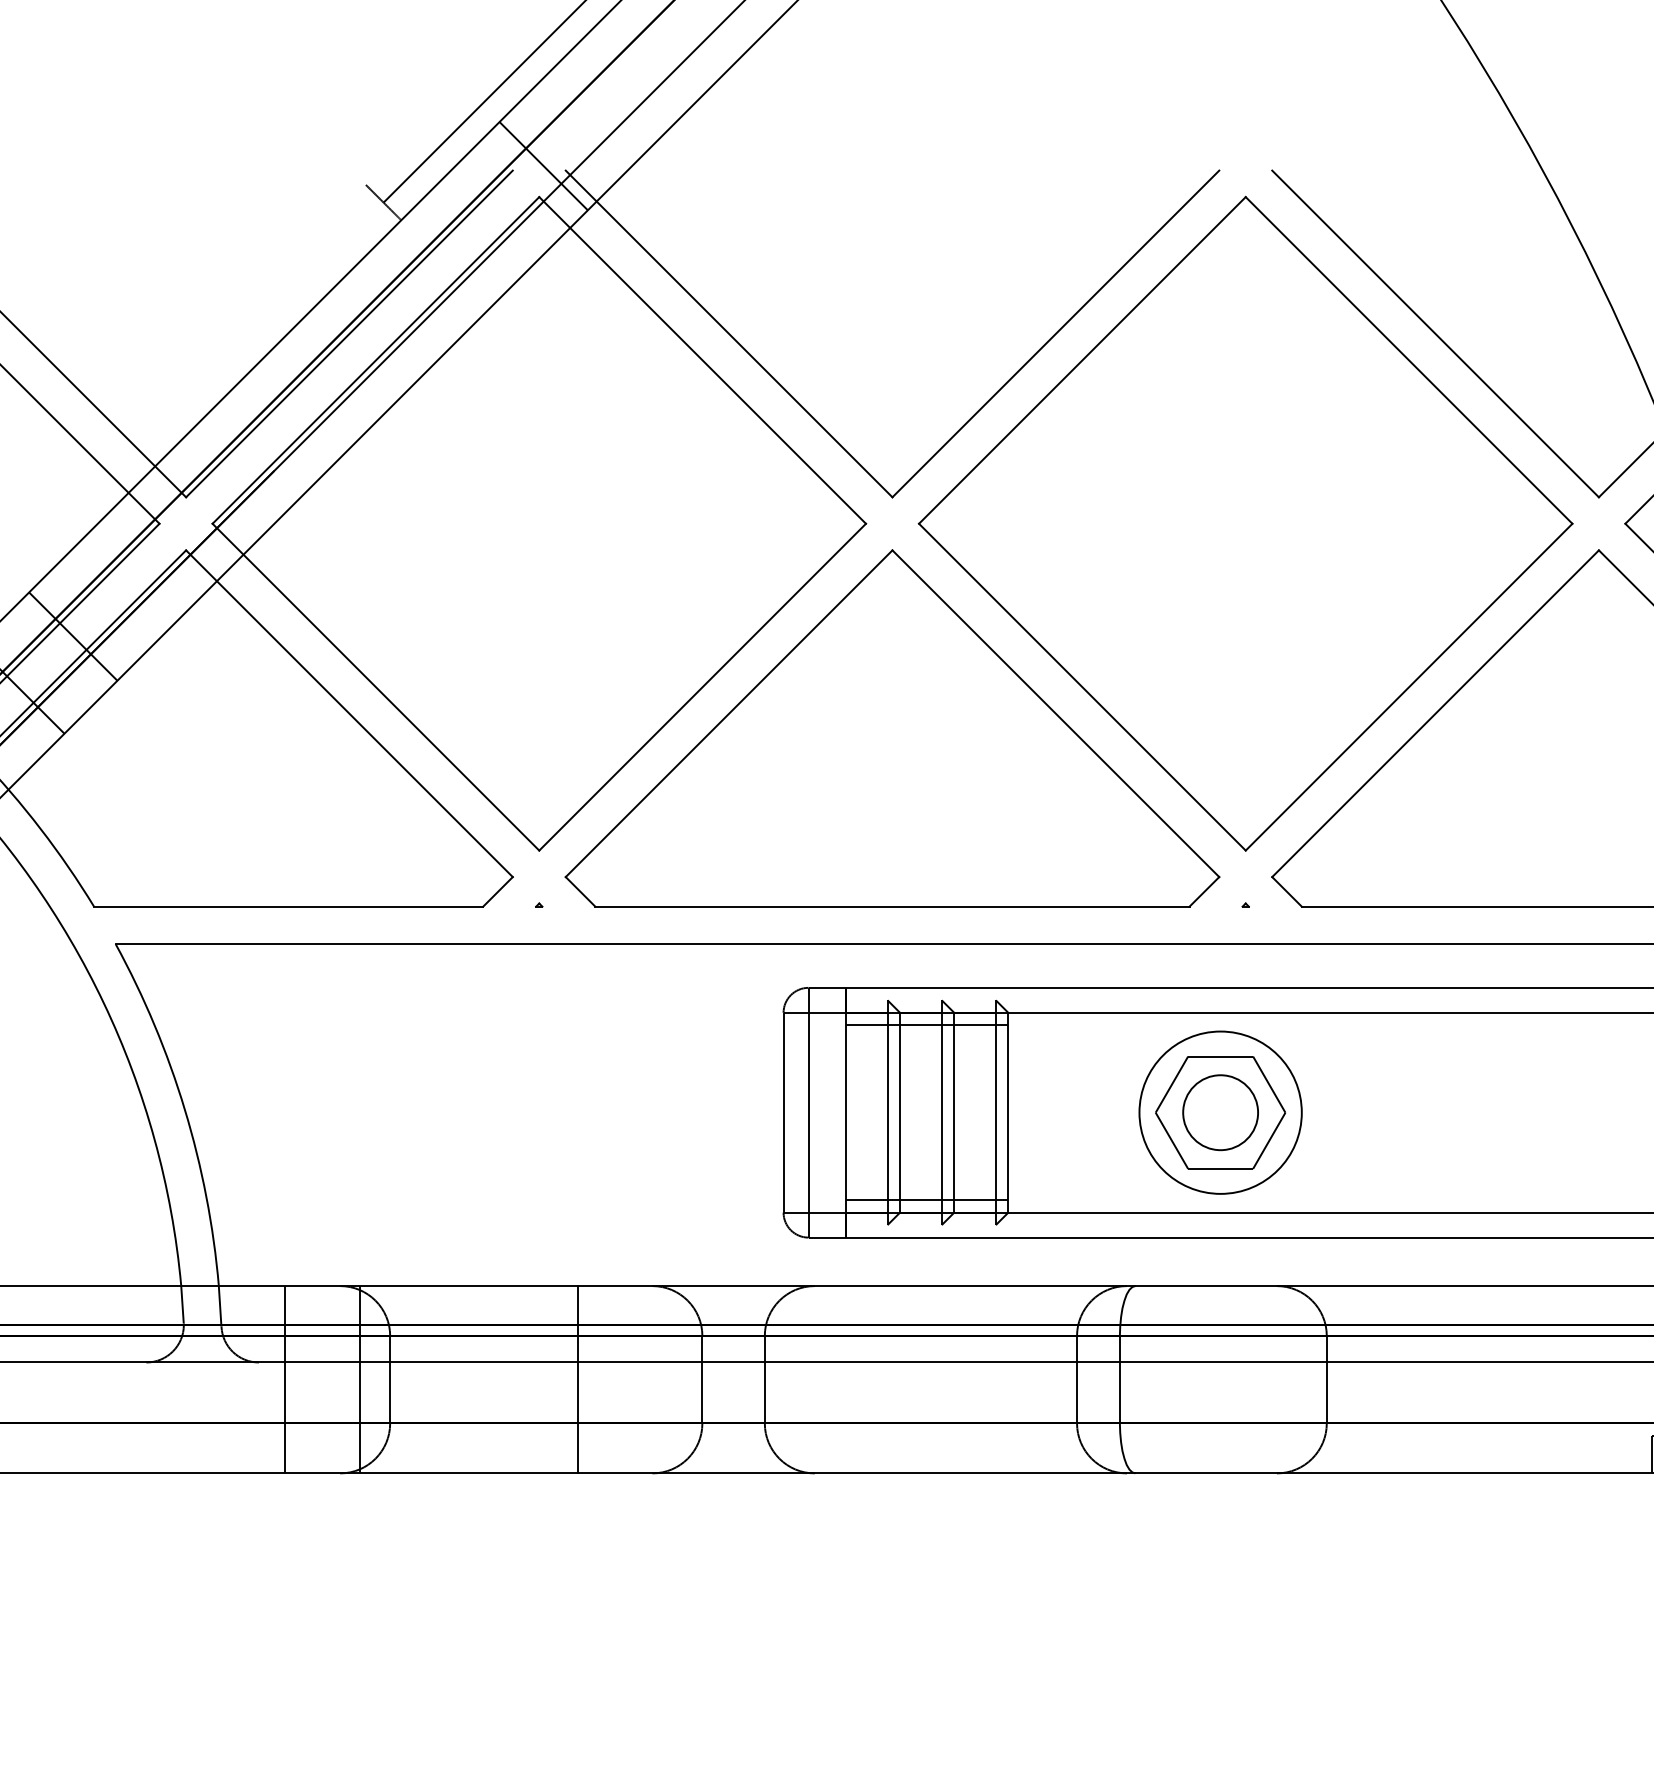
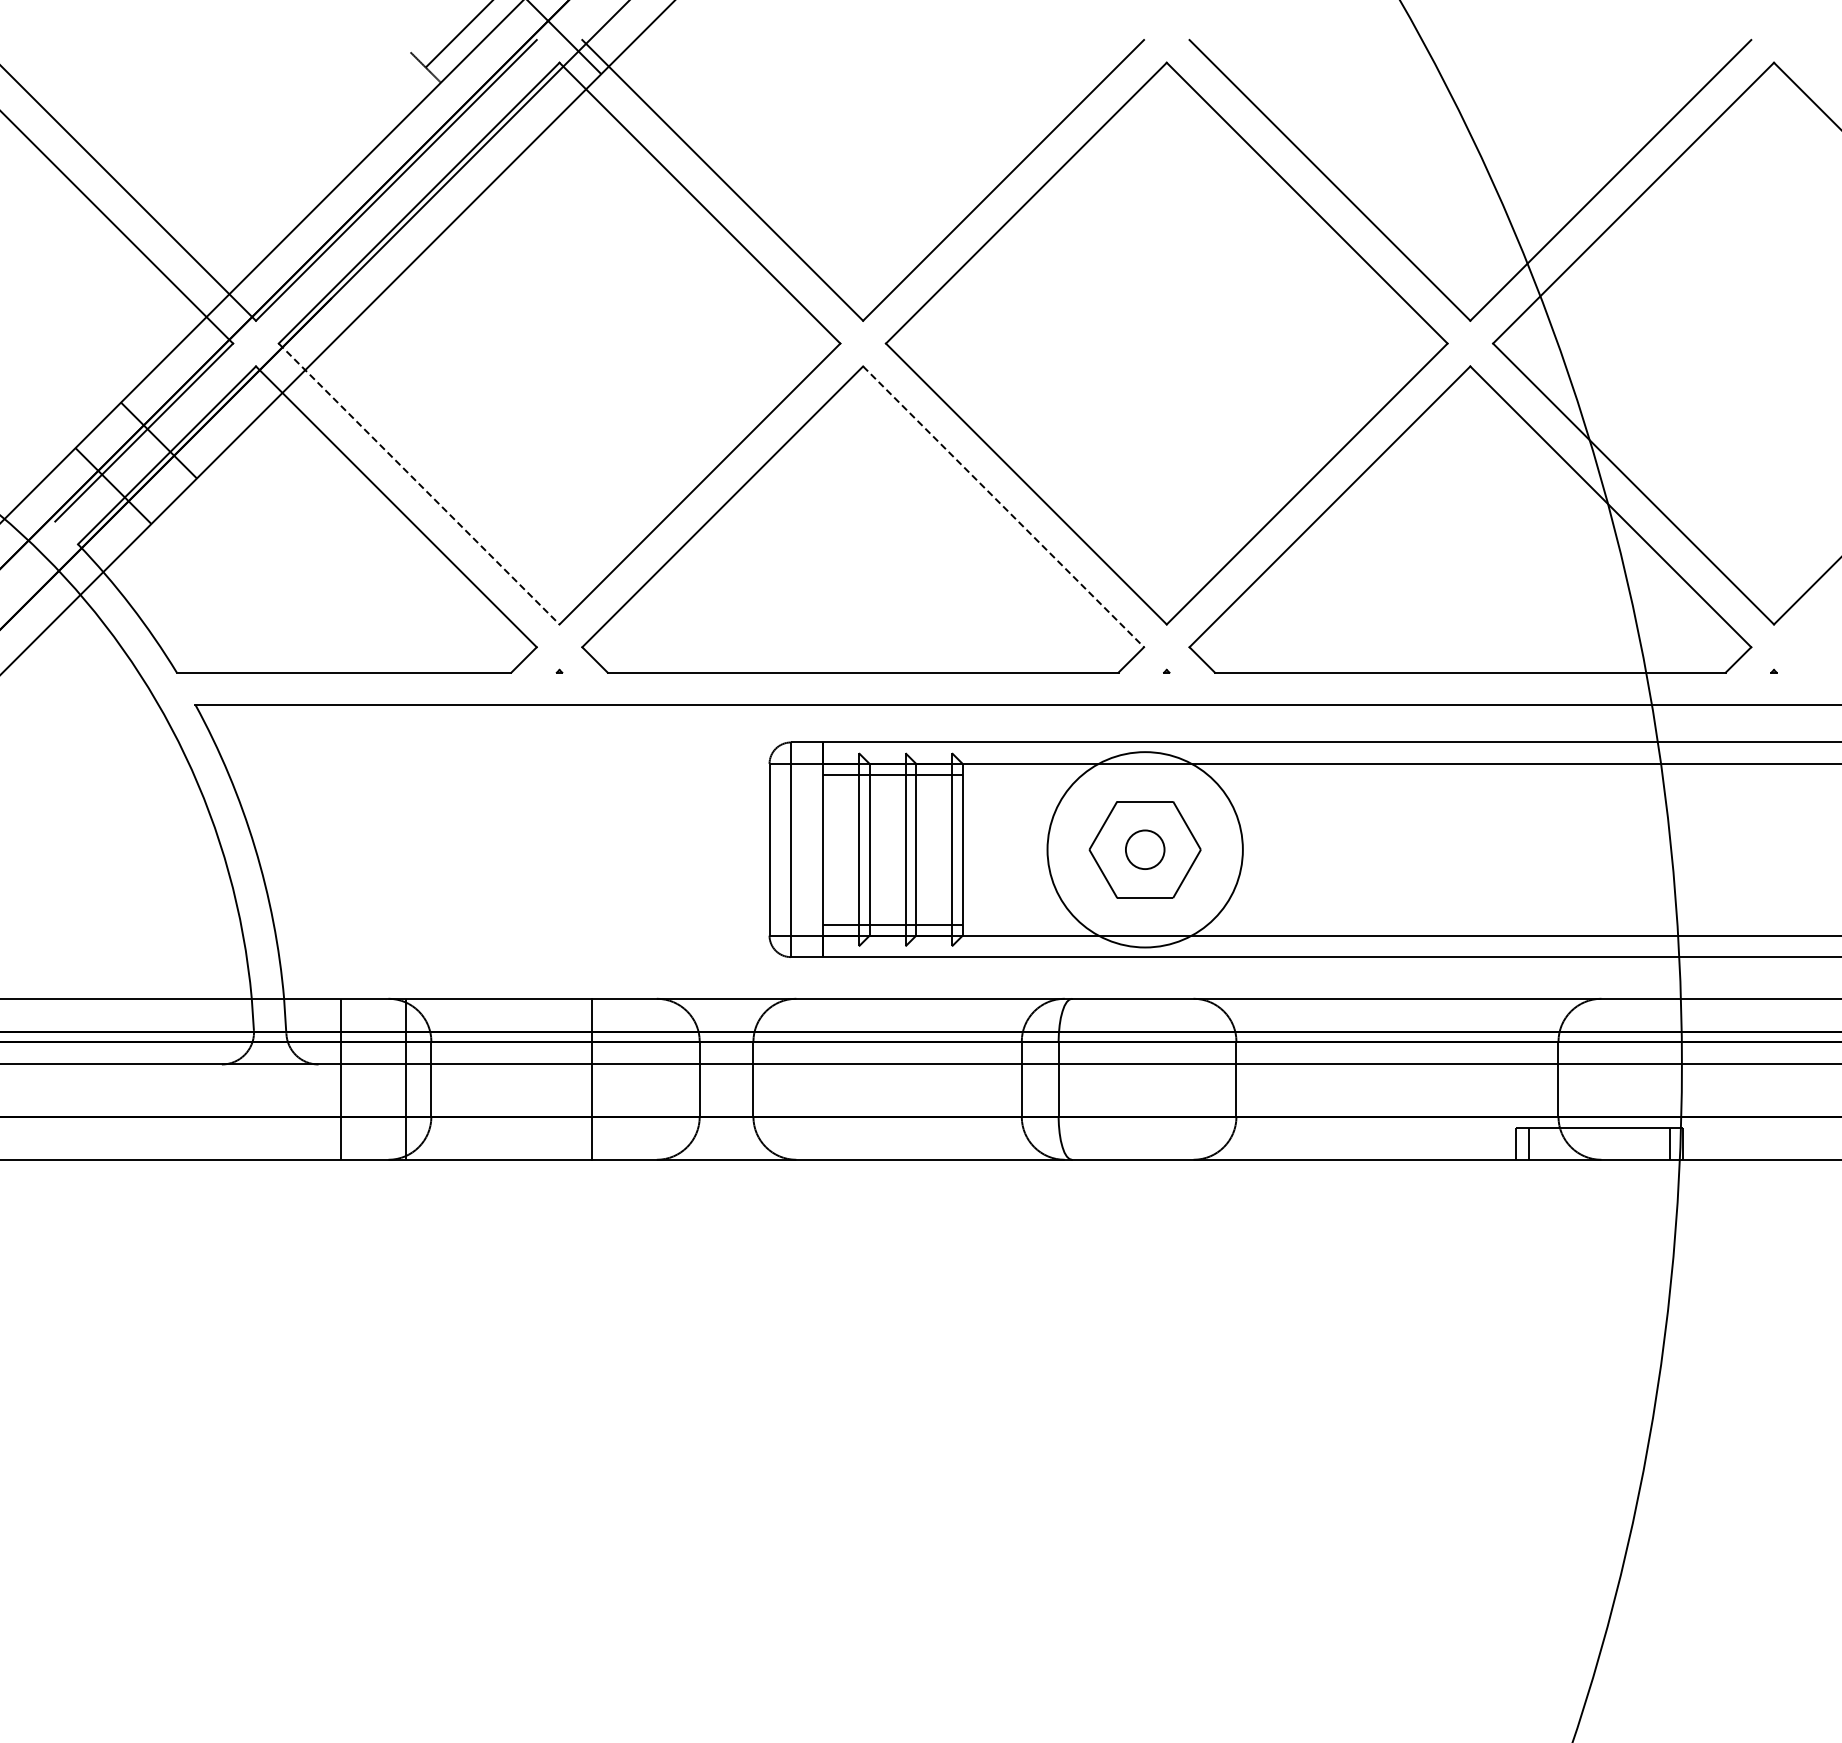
line: (376, 687) -> (419, 484), solid -> dashed
line: (1055, 713) -> (1003, 506), solid -> dashed
circle: (1219, 1112) -> (1144, 849), size x1.4
circle: (1220, 1112) -> (1145, 849), size x0.6

